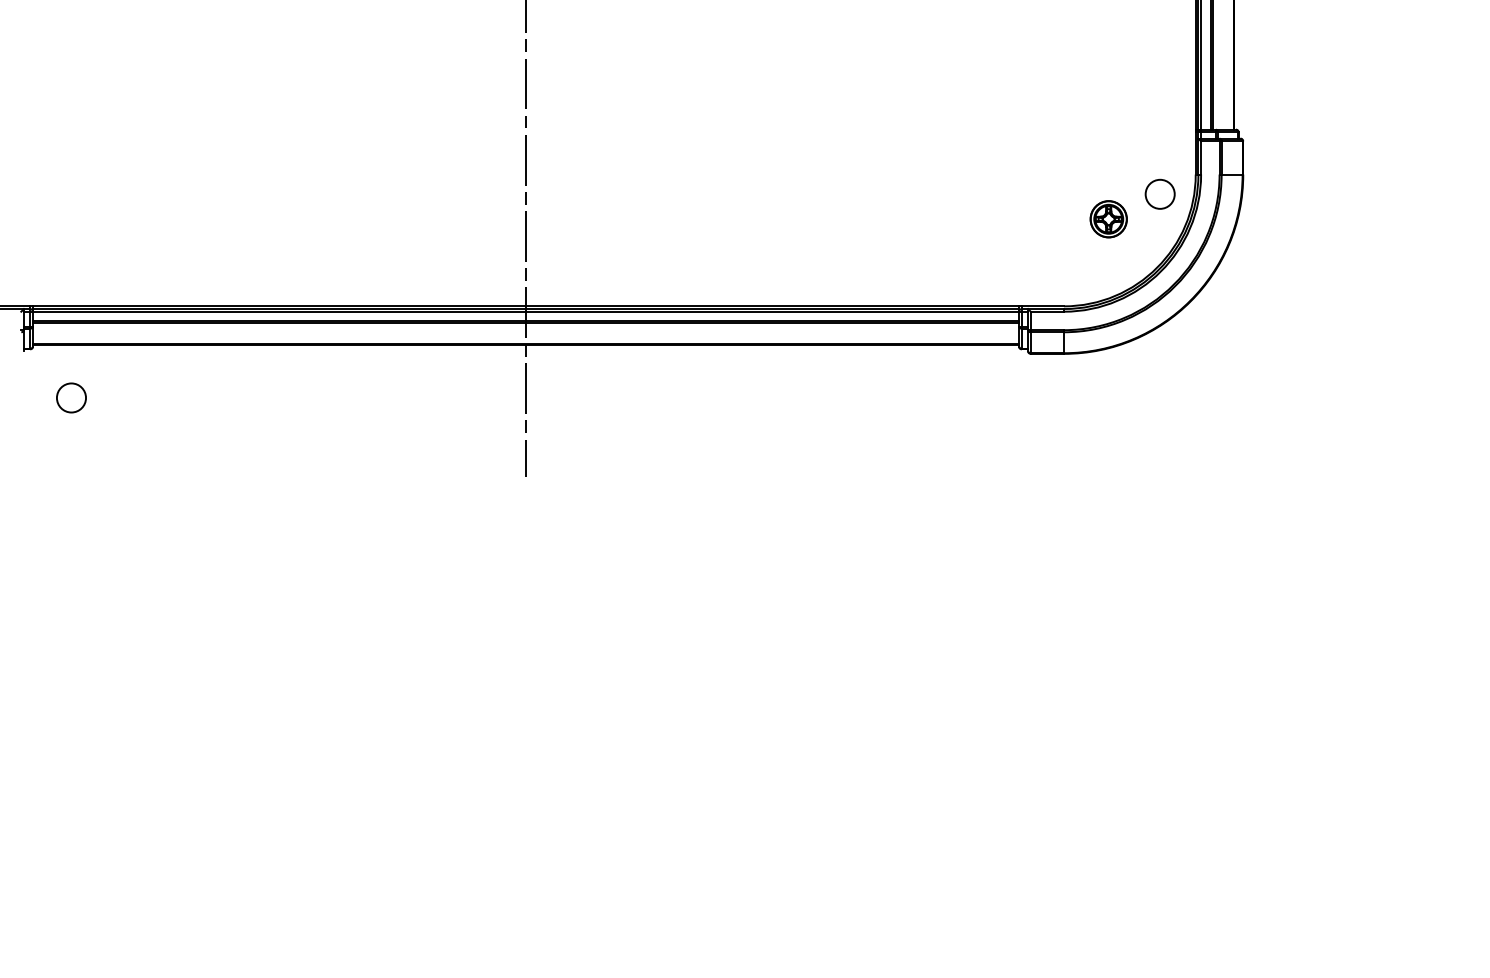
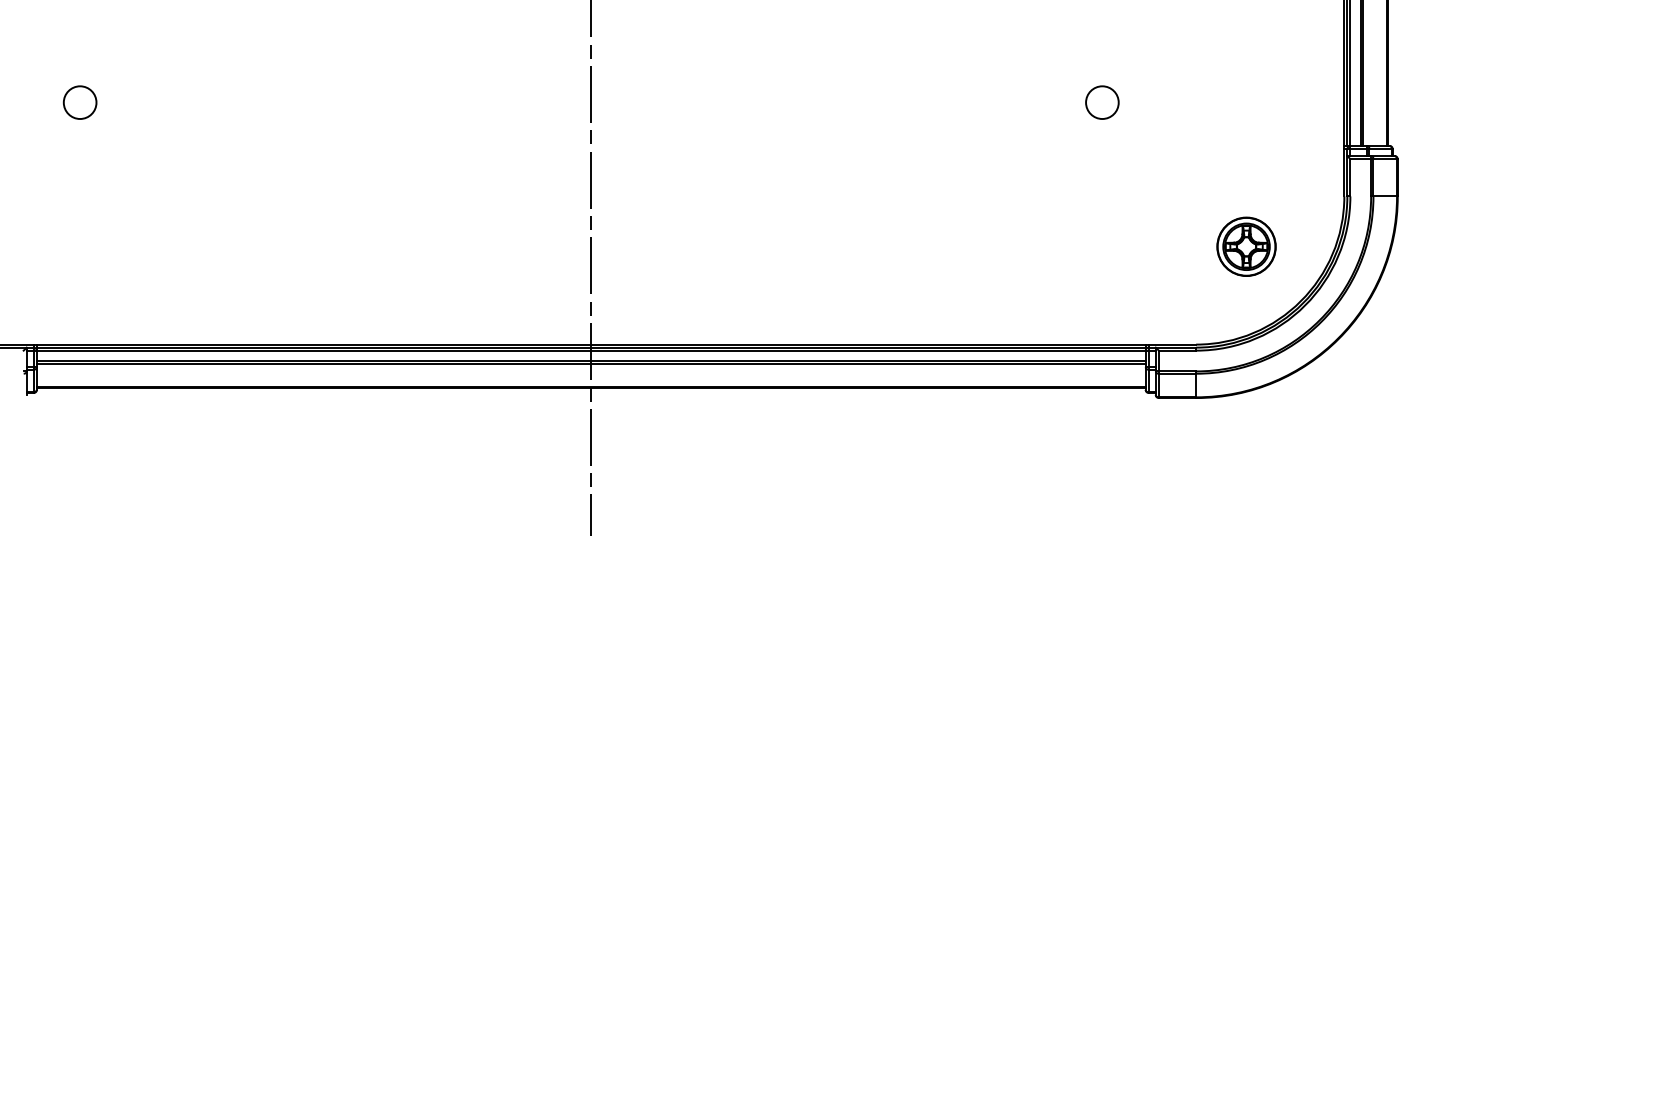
circle: (1160, 194) -> (1102, 102), moved
part: (1108, 219) -> (1246, 246), size x1.43
circle: (70, 397) -> (79, 102), moved

